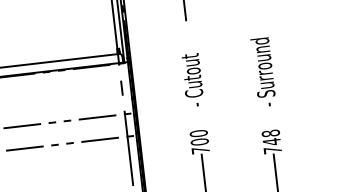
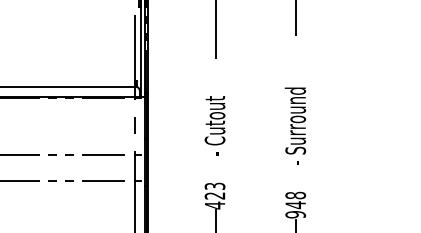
text: (199, 141) -> (214, 195), 700 -> 423
text: (272, 150) -> (295, 214), 748 -> 948

